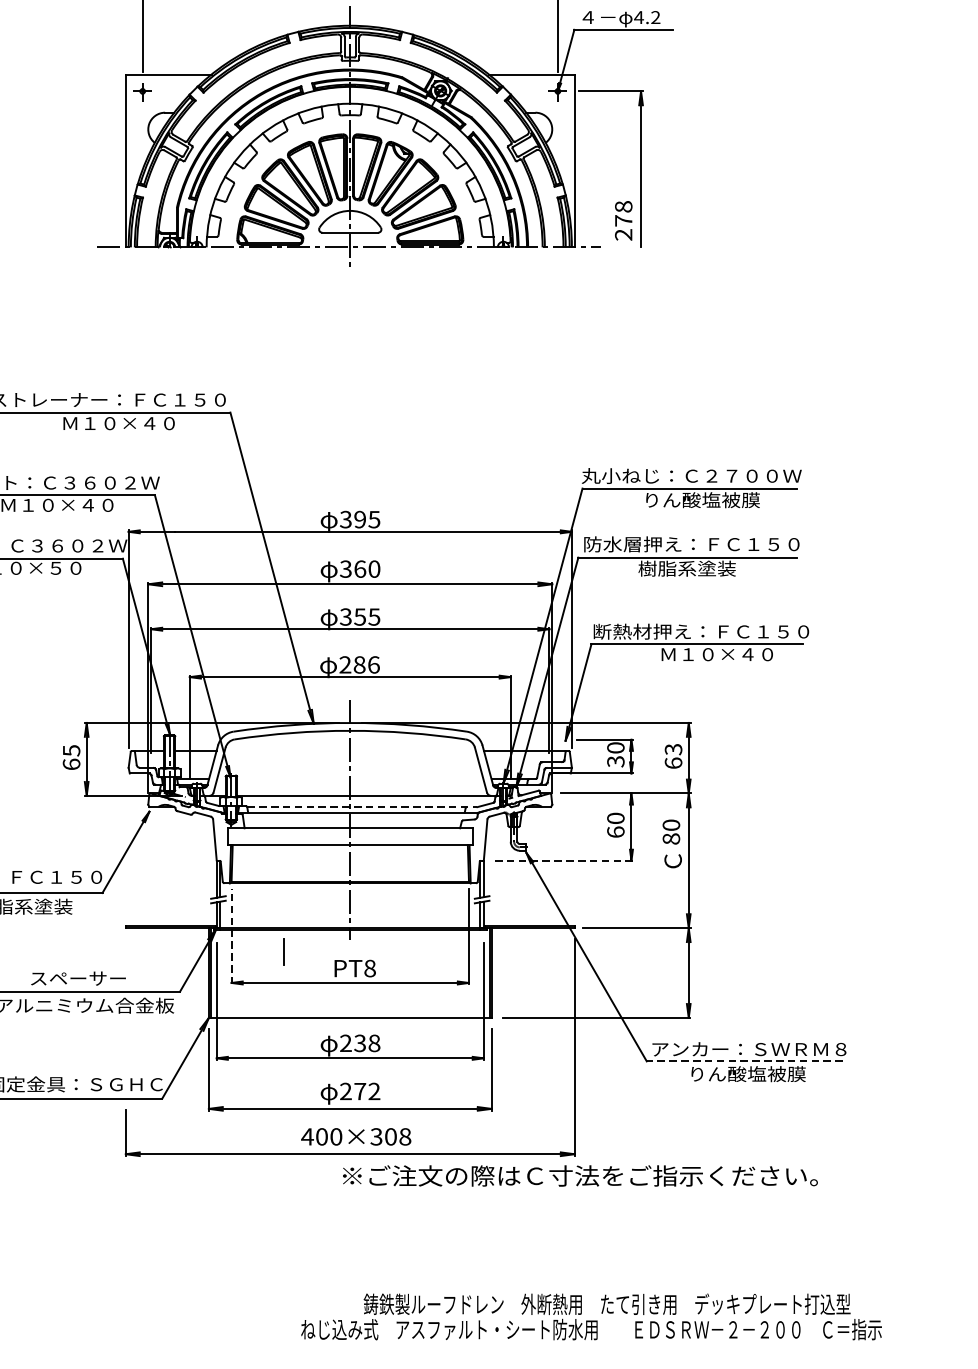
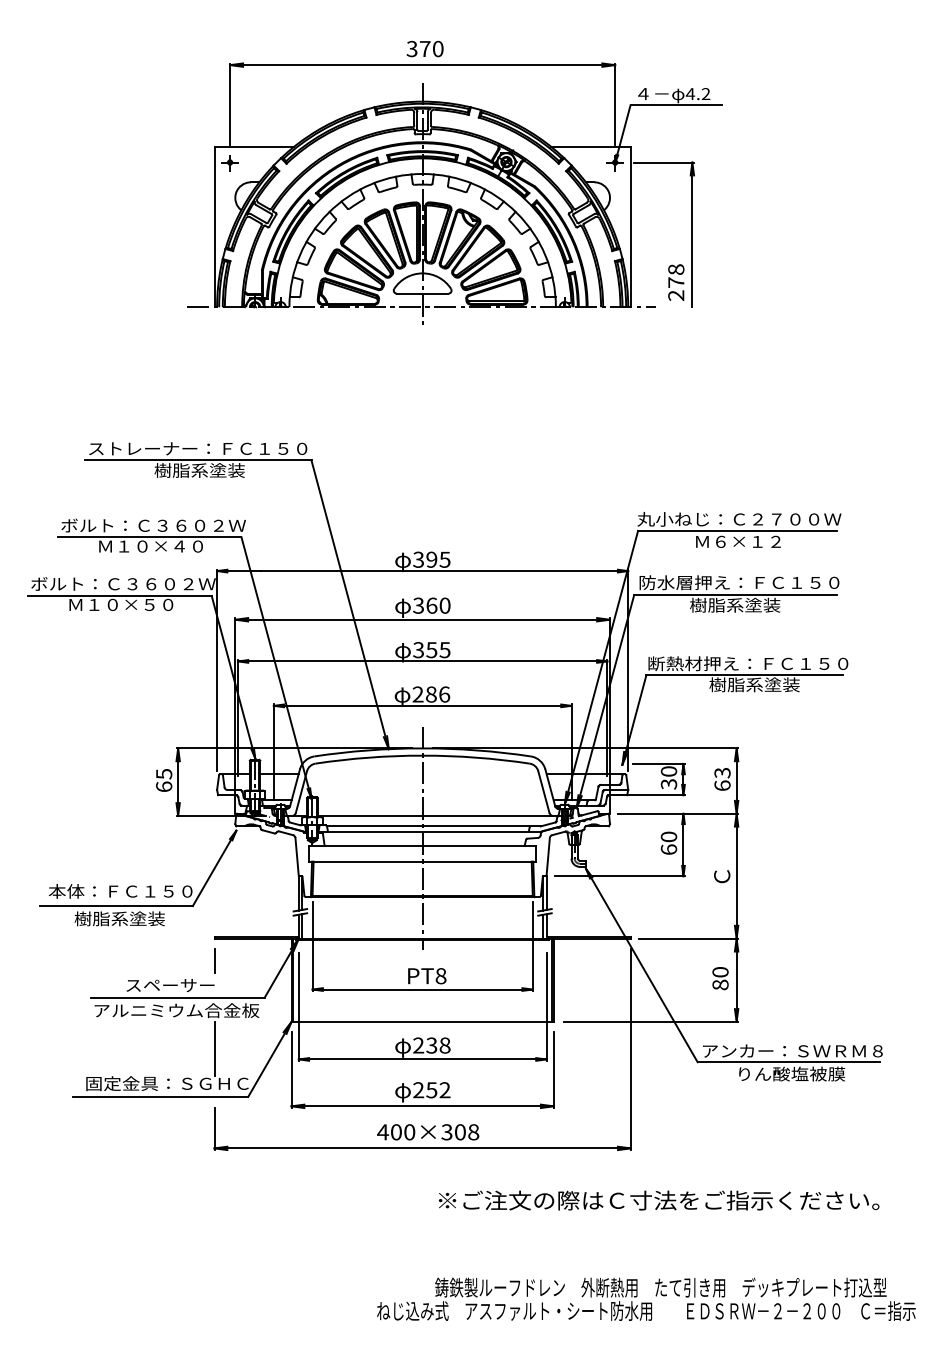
text: (117, 423) -> (206, 470), Ｍ１０×４０ -> 樹脂系塗装
text: (702, 499) -> (749, 541), りん酸塩被膜 -> Ｍ６×１２
text: (715, 654) -> (761, 684), Ｍ１０×４０ -> 樹脂系塗装
line: (361, 807) -> (433, 826), dashed -> solid
text: (671, 831) -> (720, 978), moved
line: (562, 861) -> (619, 876), dashed -> solid
line: (231, 936) -> (312, 946), dashed -> solid
line: (284, 951) -> (214, 960), moved
line: (125, 1046) -> (214, 1048), added
line: (744, 1061) -> (788, 1062), dashed -> solid
text: (359, 1091) -> (431, 1090), 272 -> 252
text: (579, 1175) -> (658, 1200), moved

